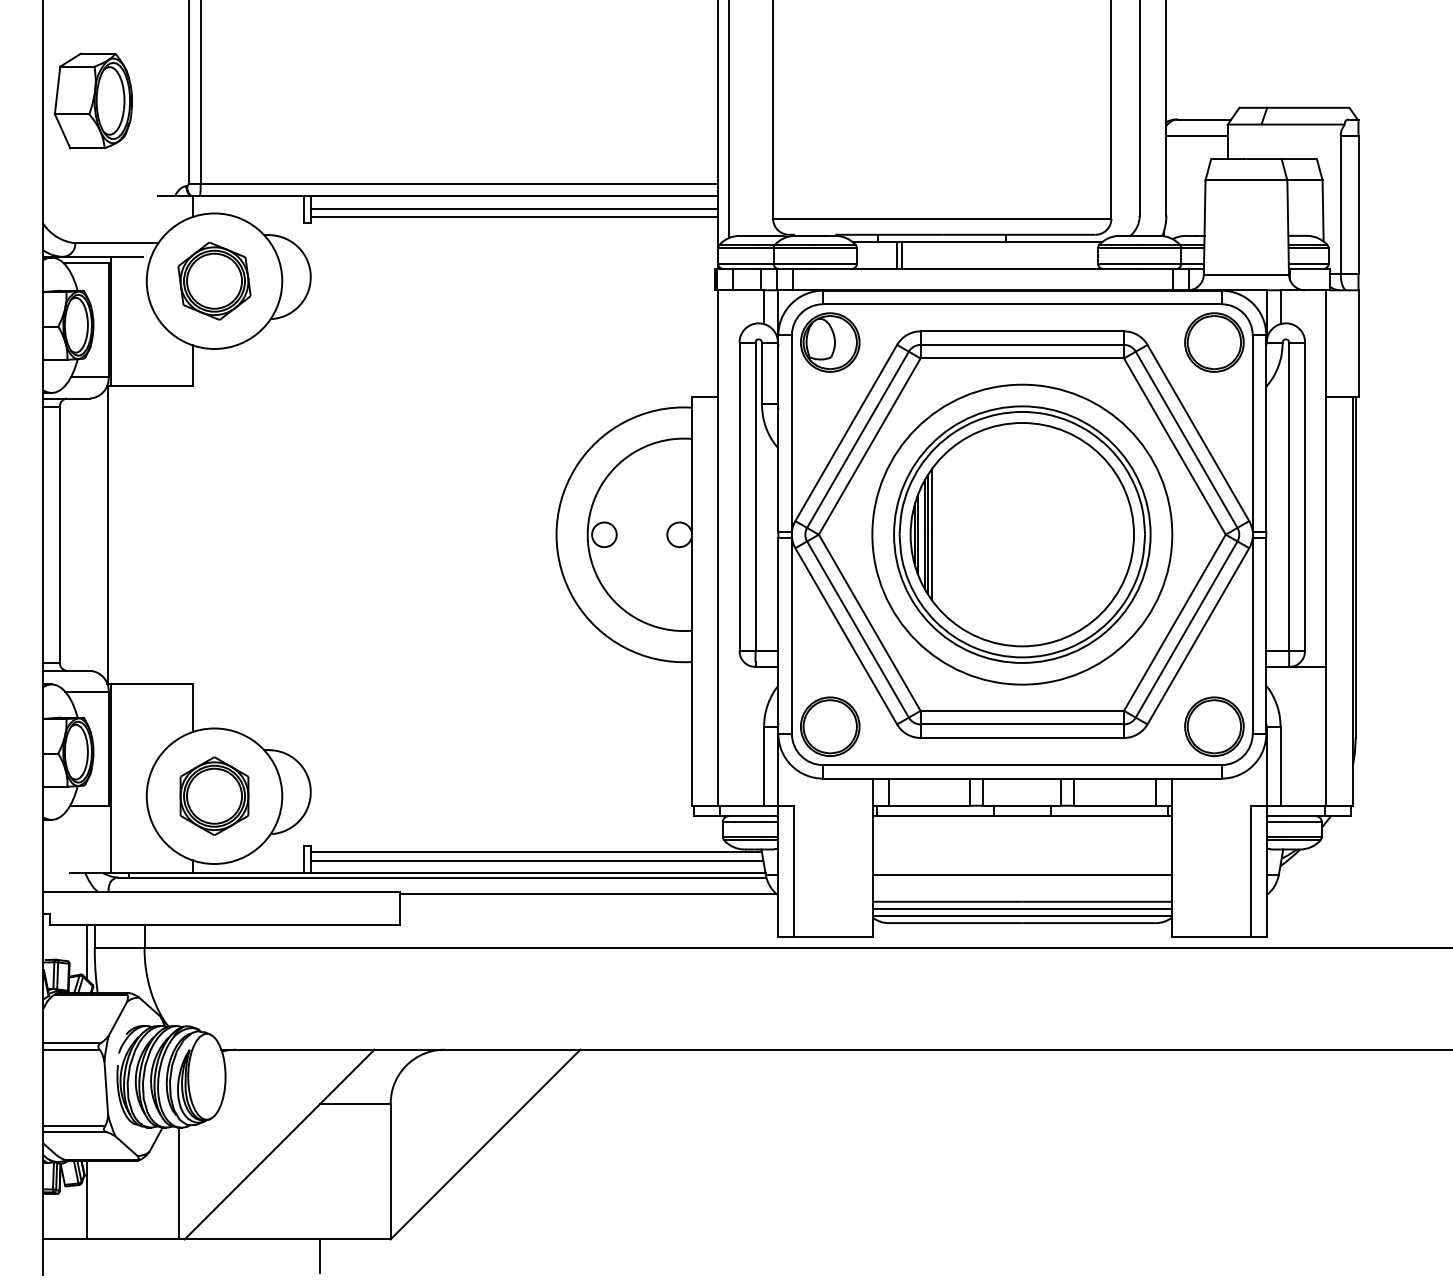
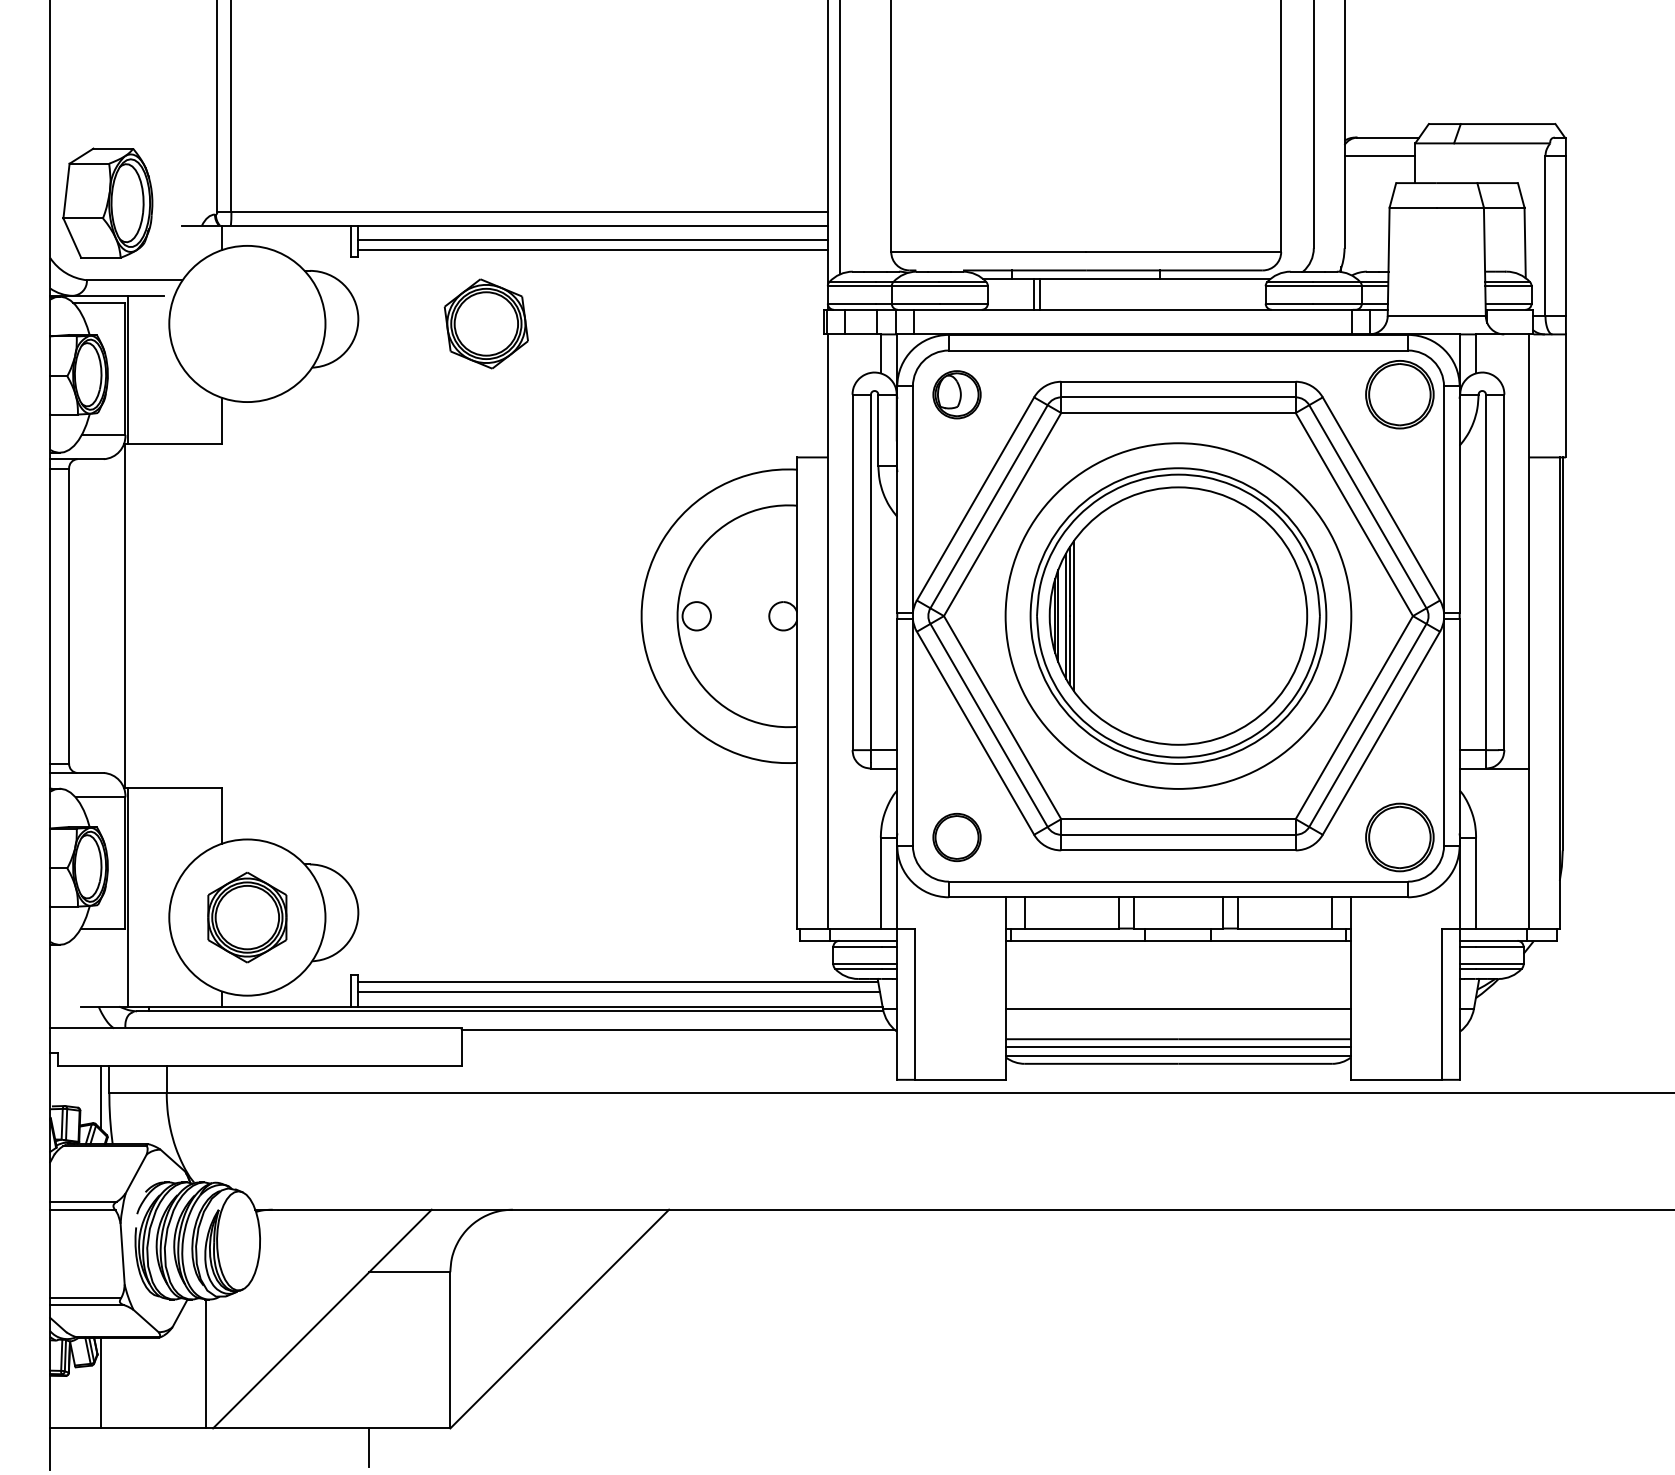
part: (93, 100) -> (107, 202), moved
part: (213, 280) -> (485, 323), moved
part: (829, 342) -> (956, 394), size x0.7
part: (829, 726) -> (956, 837), size x0.7

